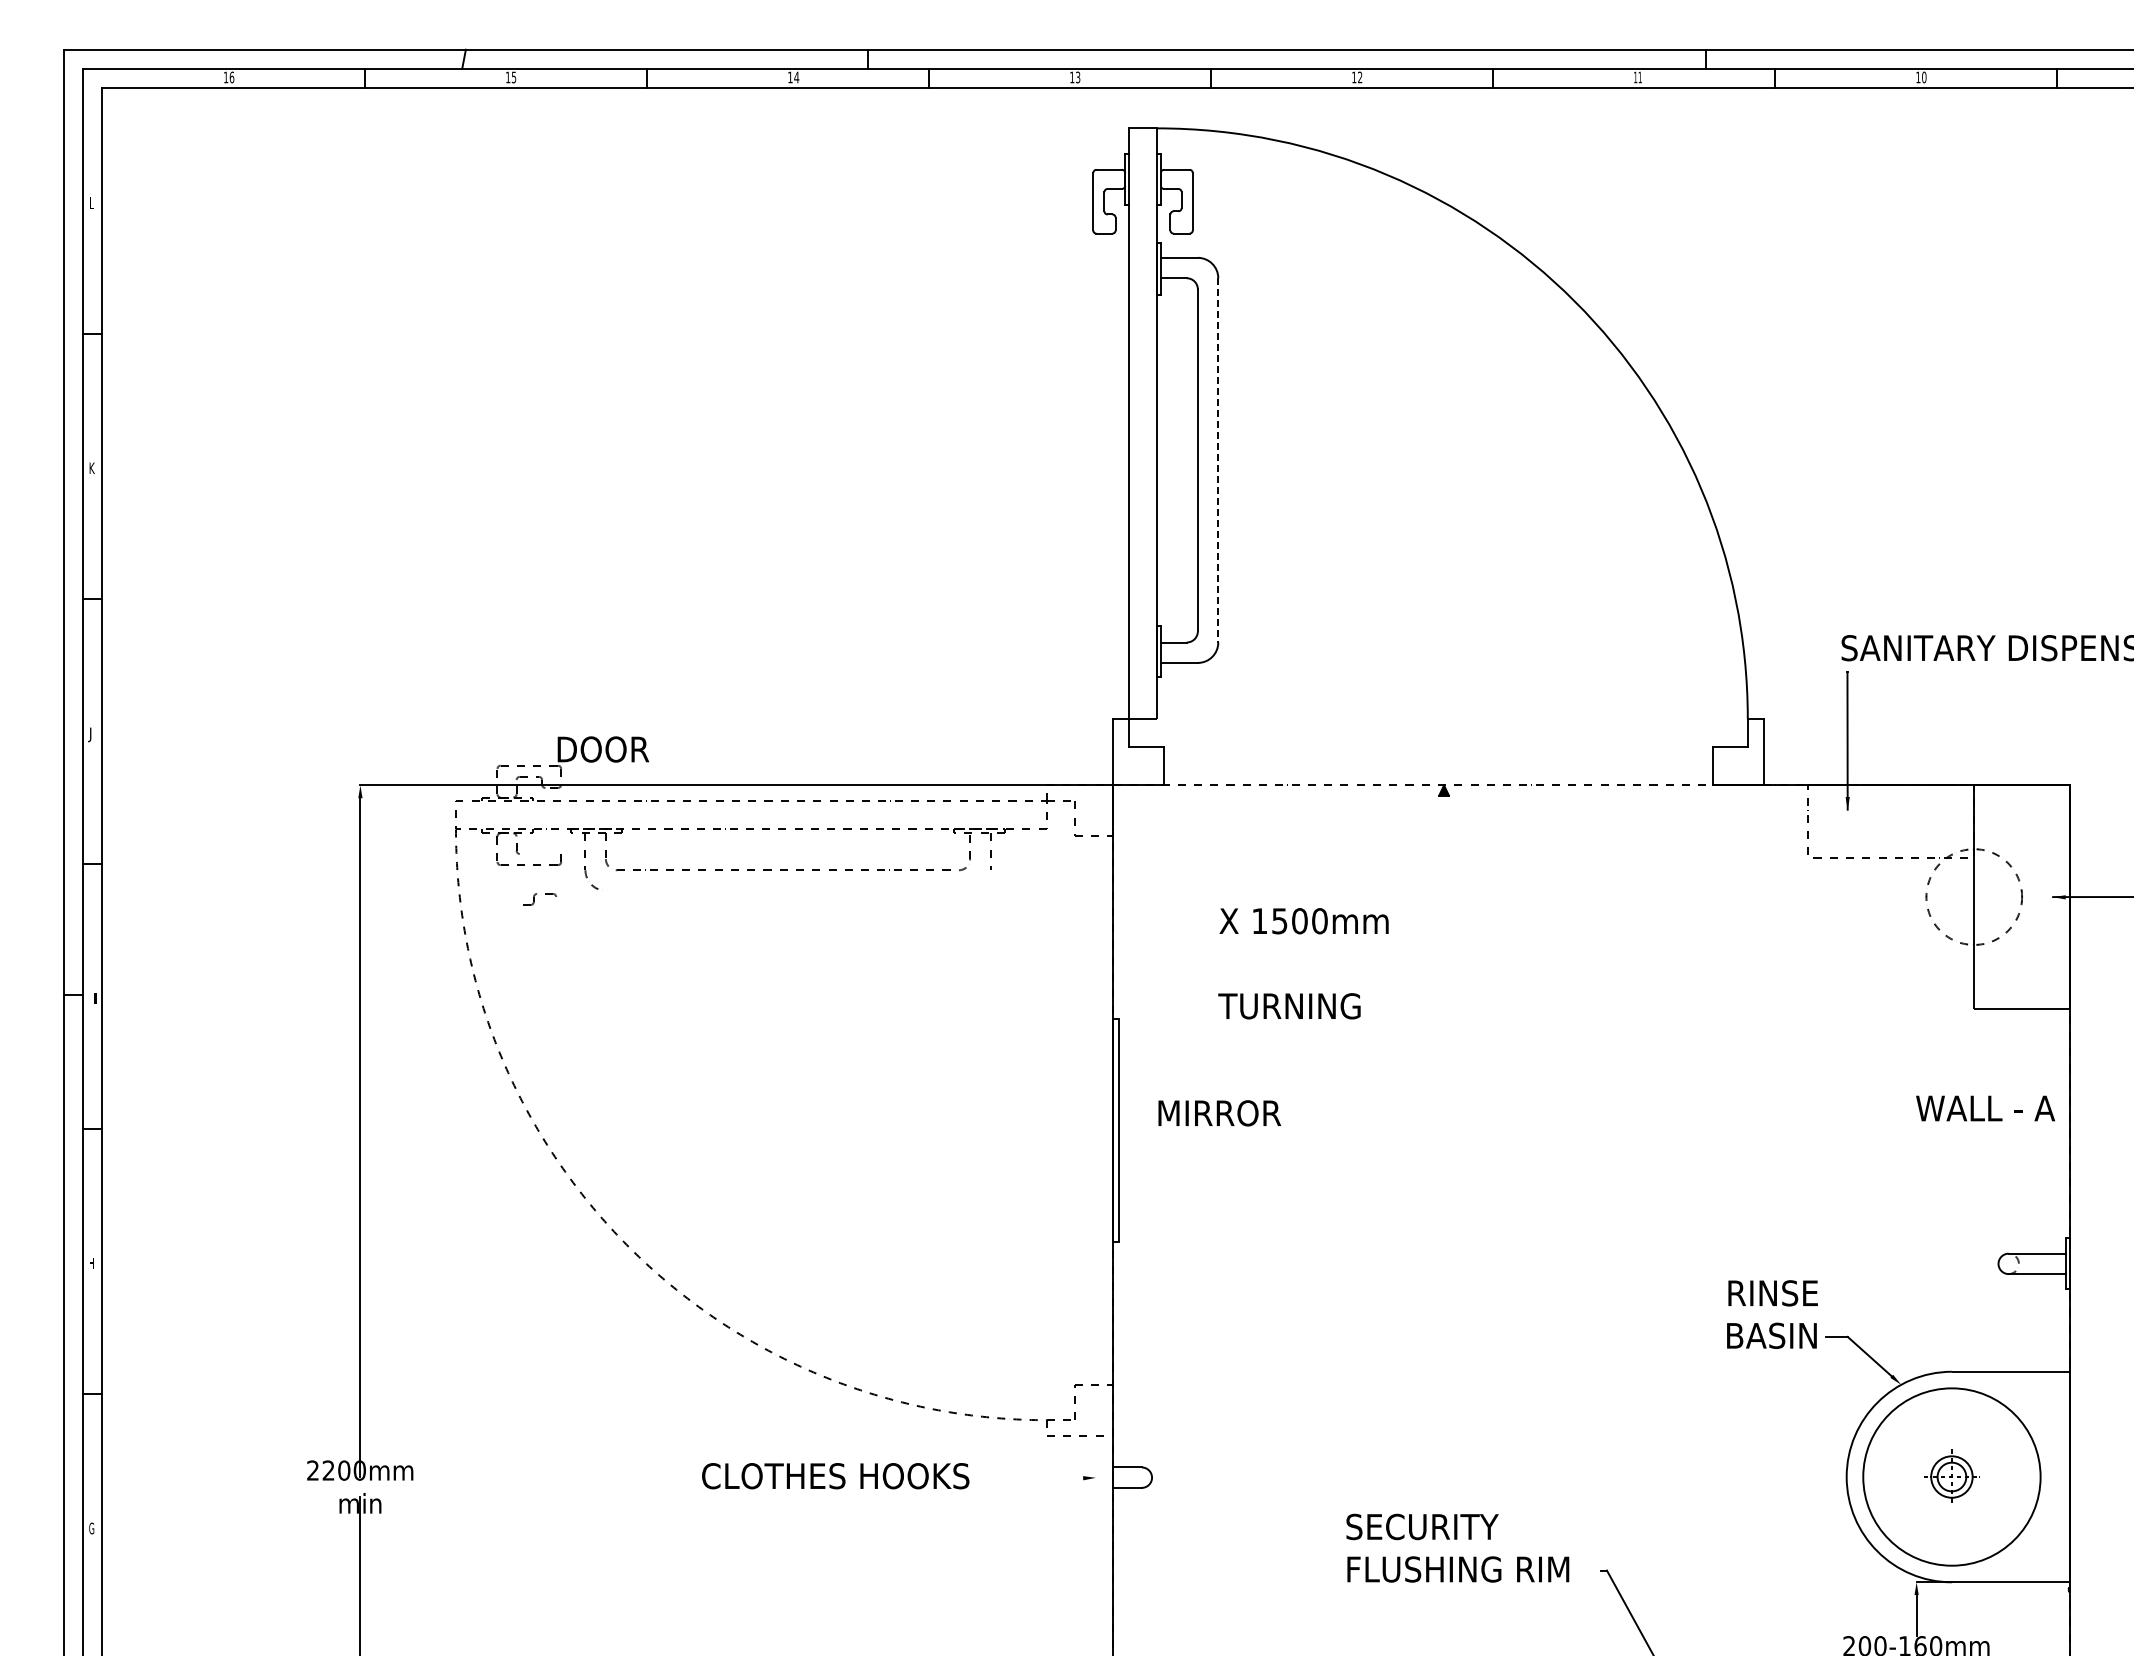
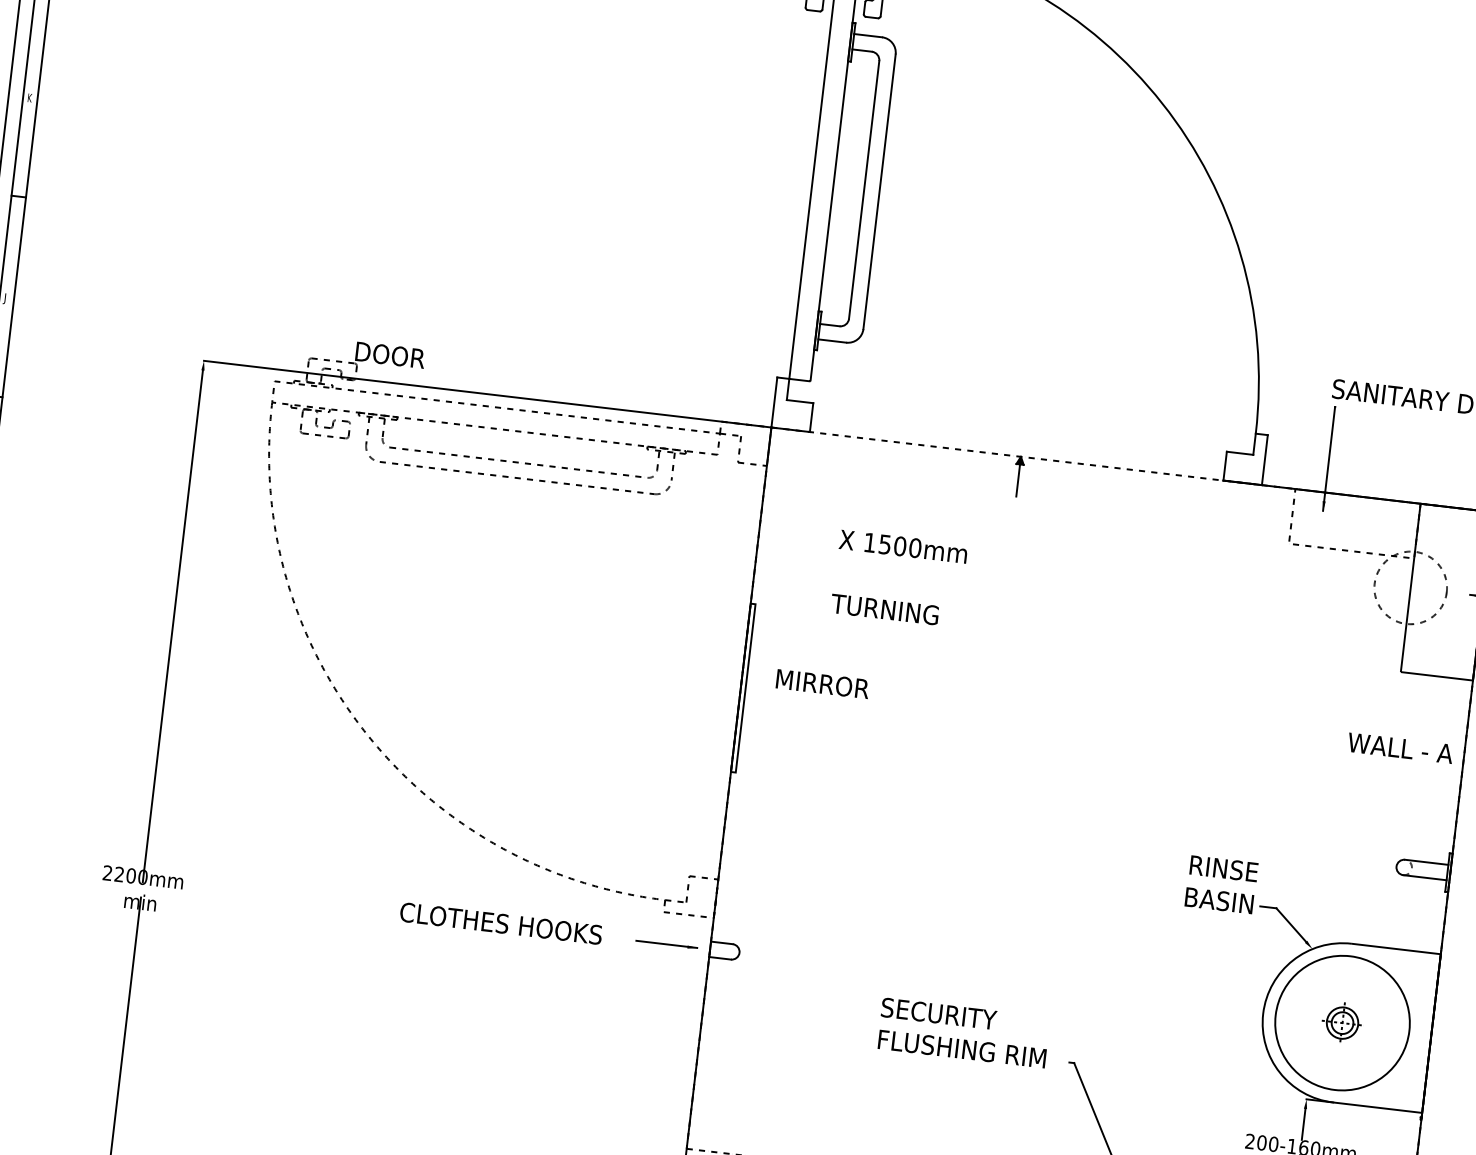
line: (1218, 460) -> (879, 191), dashed -> solid
line: (1444, 816) -> (1018, 480), added
part: (801, 890) -> (527, 479), added
part: (540, 899) -> (338, 424), moved
line: (1055, 1477) -> (666, 944), added

